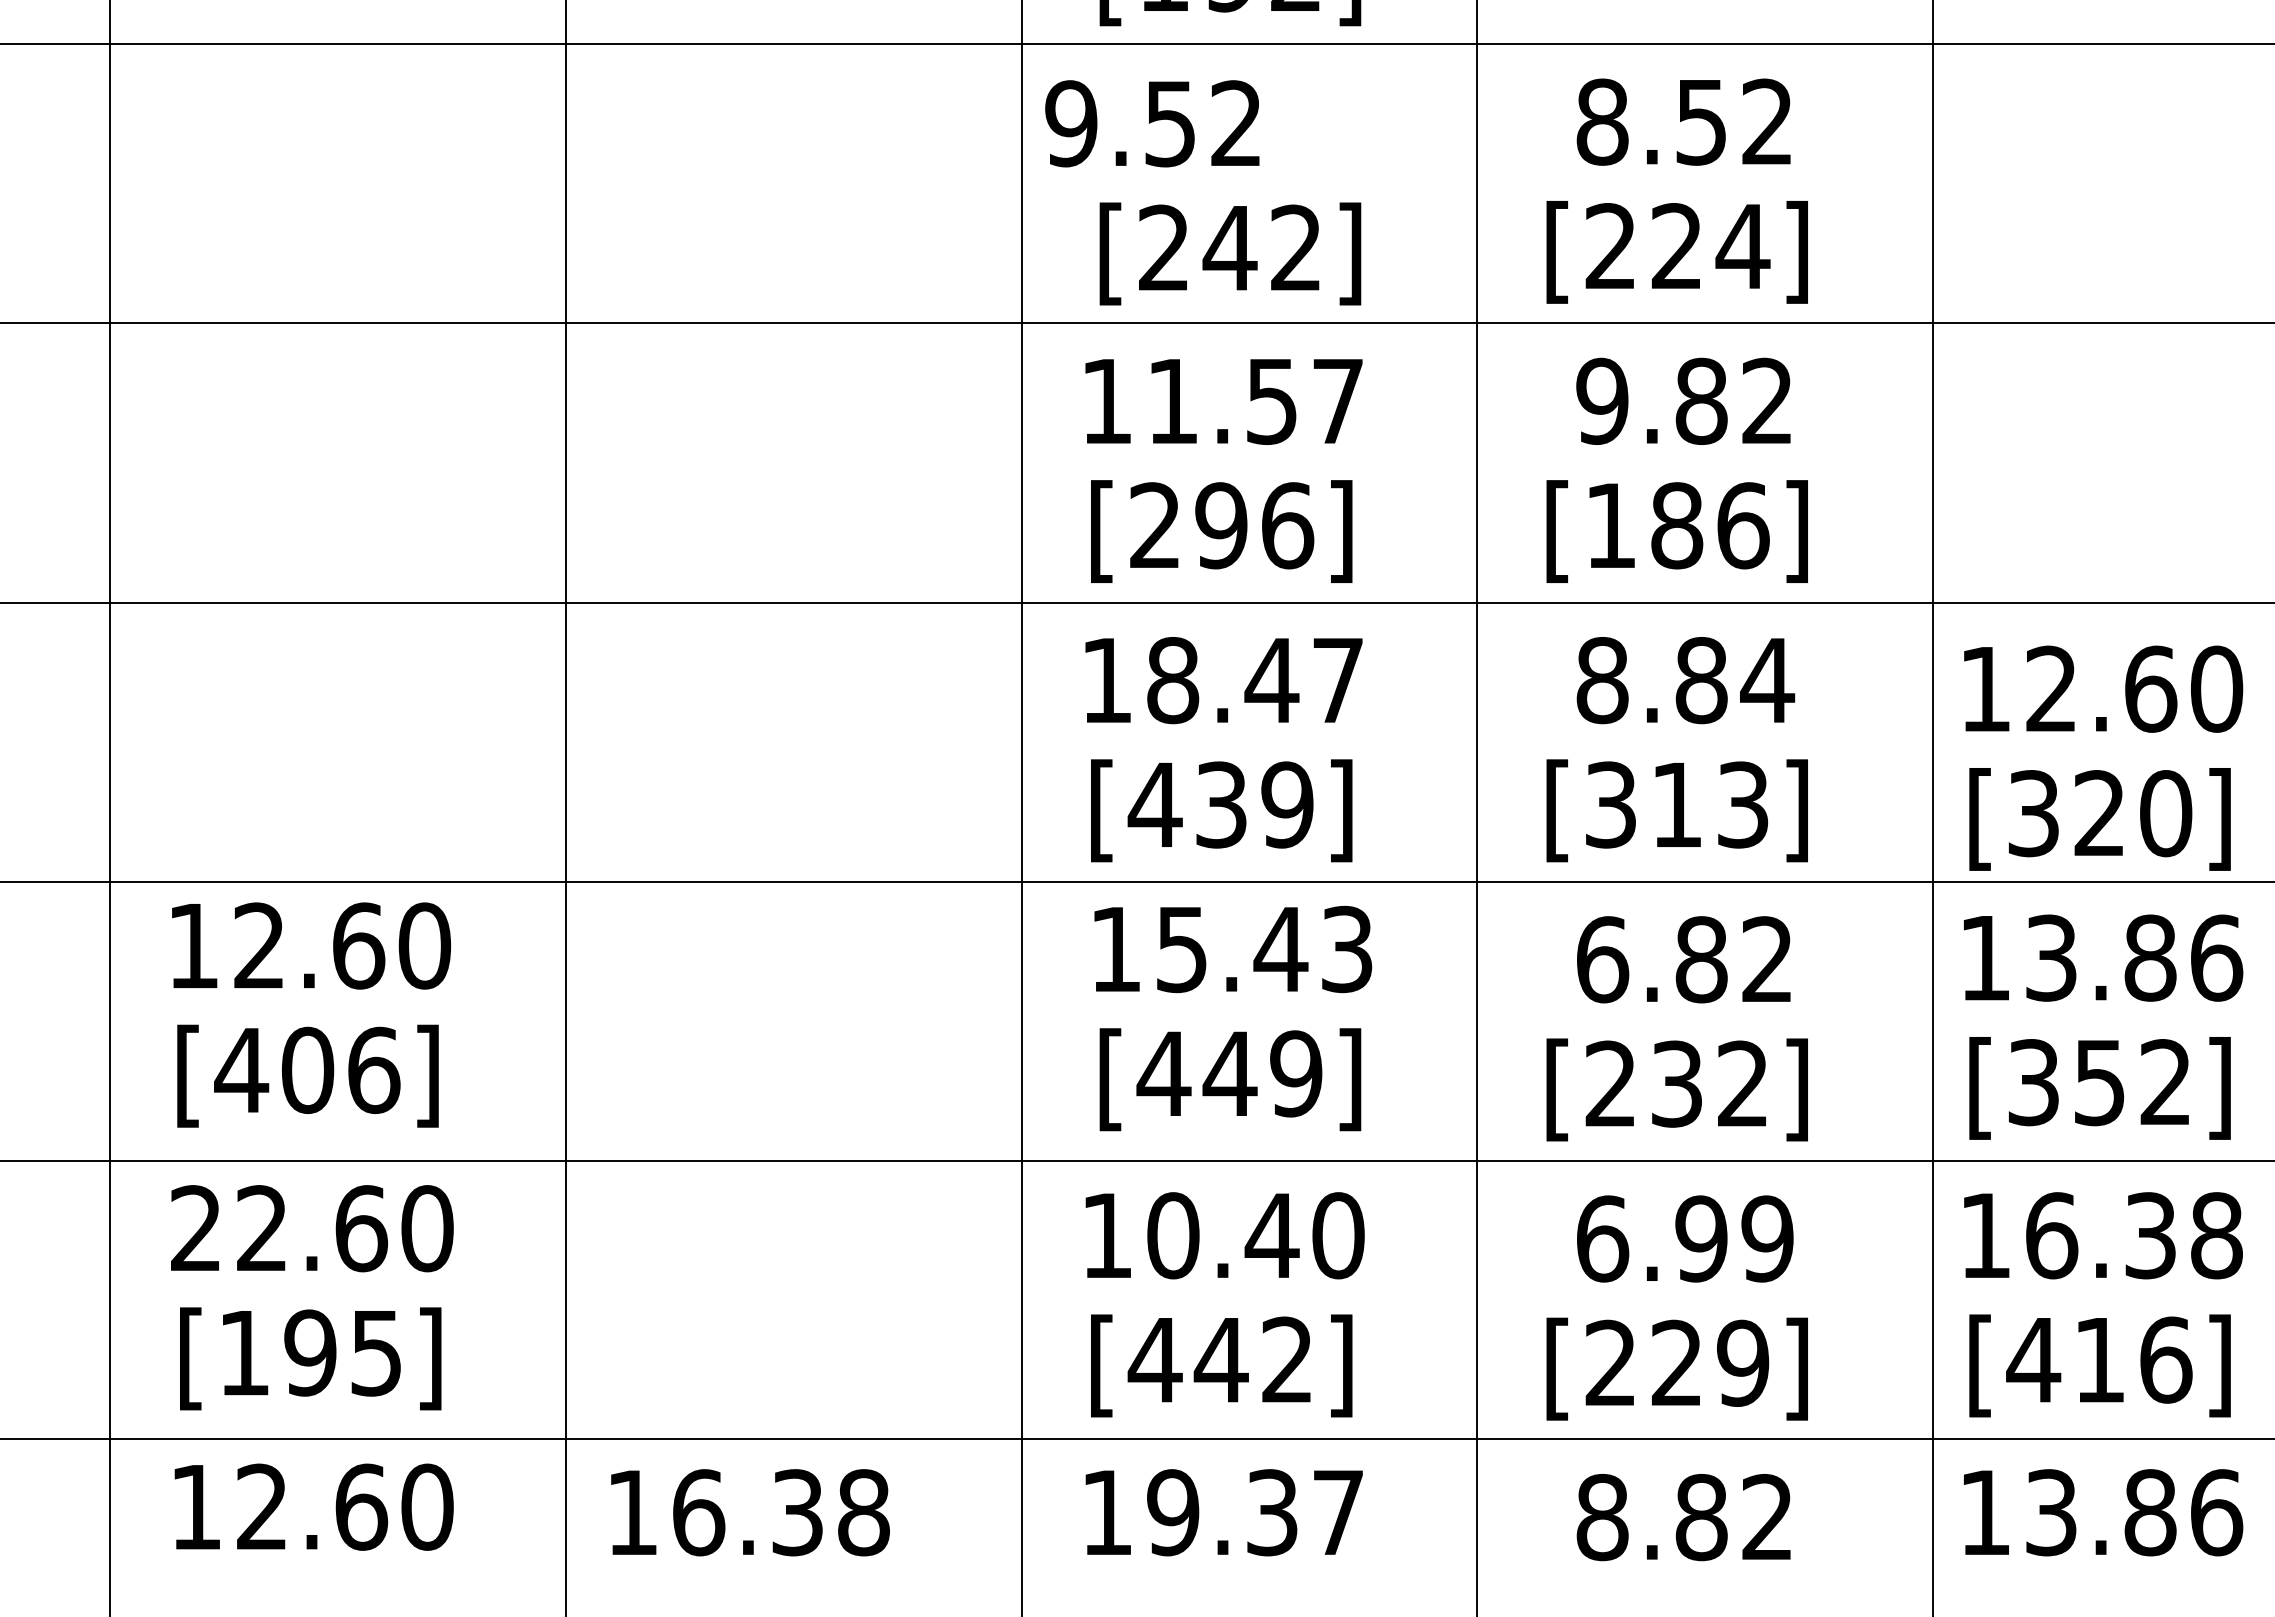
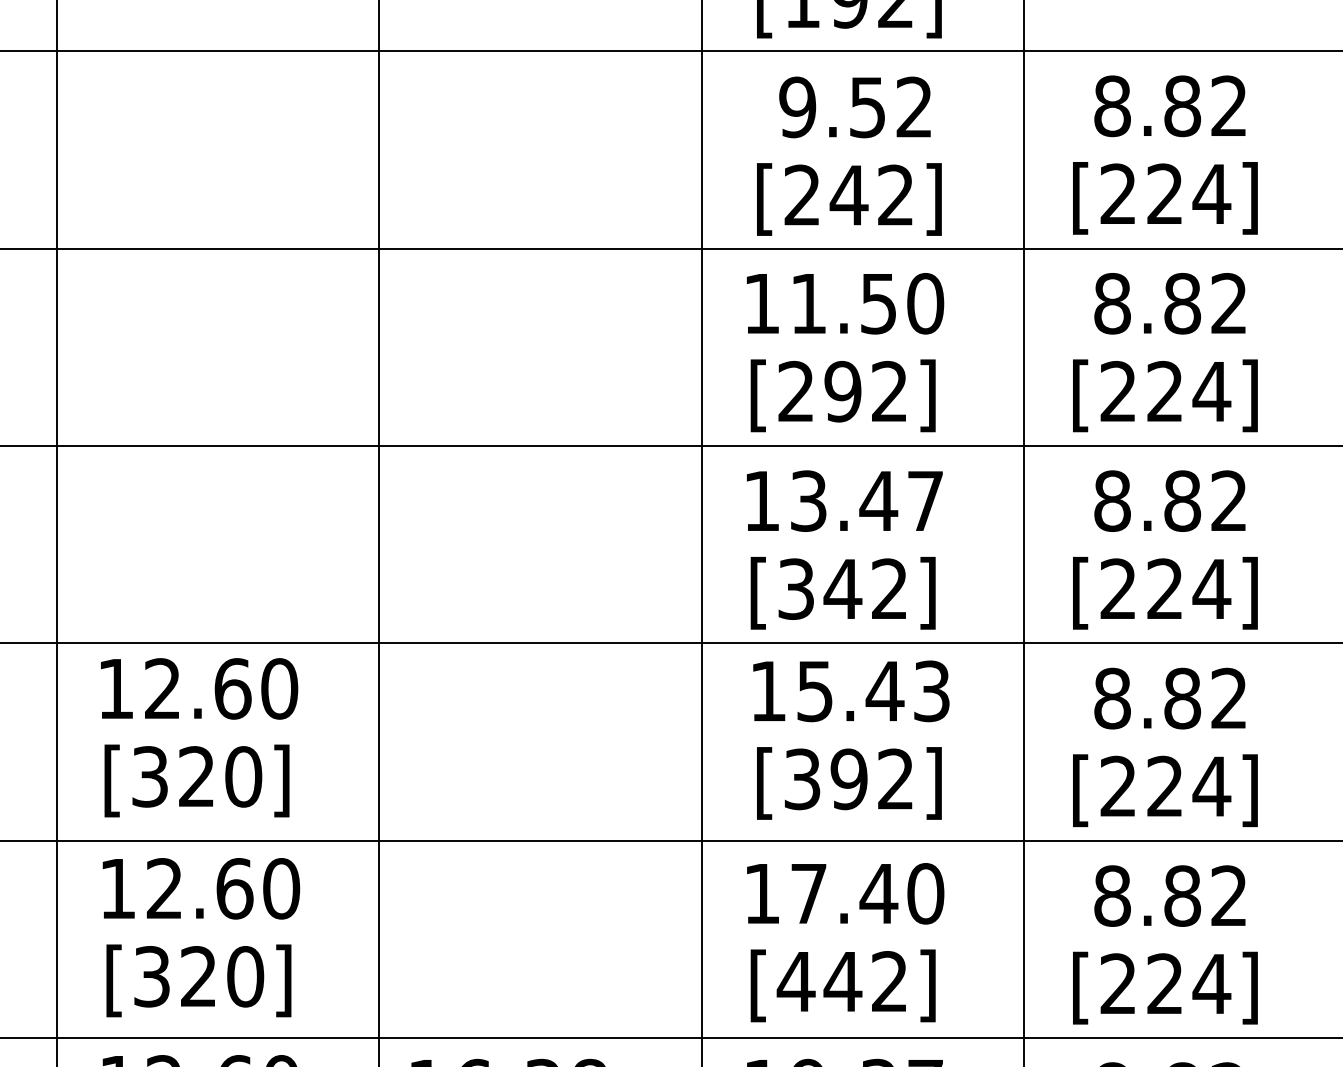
text: (1701, 121) -> (1182, 105), 8.52 -> 8.82
text: (1152, 123) -> (855, 107), moved
text: (1338, 400) -> (925, 303), 11.57 -> 11.50
text: (1602, 400) -> (1112, 303), 9.82 -> 8.82
text: (1288, 525) -> (890, 391), [296] -> [292]
text: (1677, 525) -> (1165, 391), [186] -> [224]
text: (1767, 679) -> (1229, 500), 8.84 -> 8.82
text: (1173, 680) -> (809, 501), 18.47 -> 13.47
text: (1220, 804) -> (842, 588), [439] -> [342]
text: (1677, 804) -> (1165, 588), [313] -> [224]
text: (1602, 959) -> (1112, 698), 6.82 -> 8.82
text: (307, 1070) -> (196, 776), [406] -> [320]
text: (1229, 1073) -> (848, 779), [449] -> [392]
text: (1710, 1083) -> (1188, 786), [232] -> [224]
text: (195, 1227) -> (117, 887), 22.60 -> 12.60
text: (1173, 1235) -> (809, 893), 10.40 -> 17.40
text: (1684, 1238) -> (1170, 895), 6.99 -> 8.82
text: (310, 1352) -> (198, 976), [195] -> [320]
text: (1742, 1362) -> (1211, 983), [229] -> [224]

